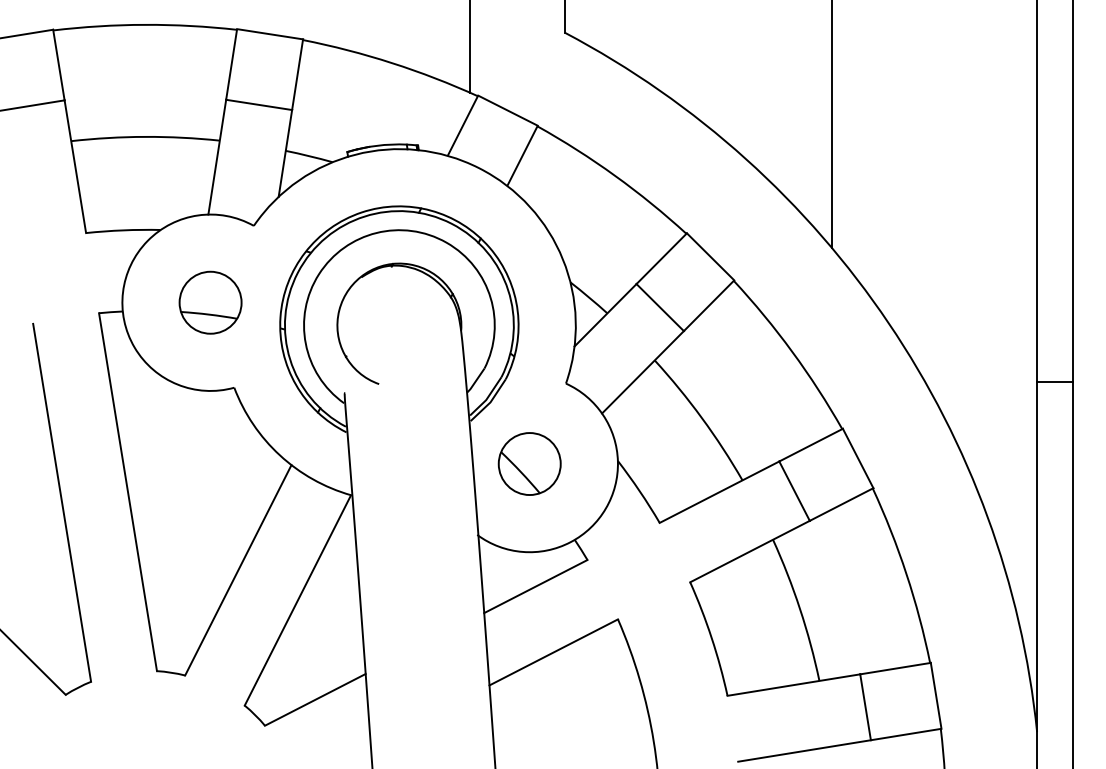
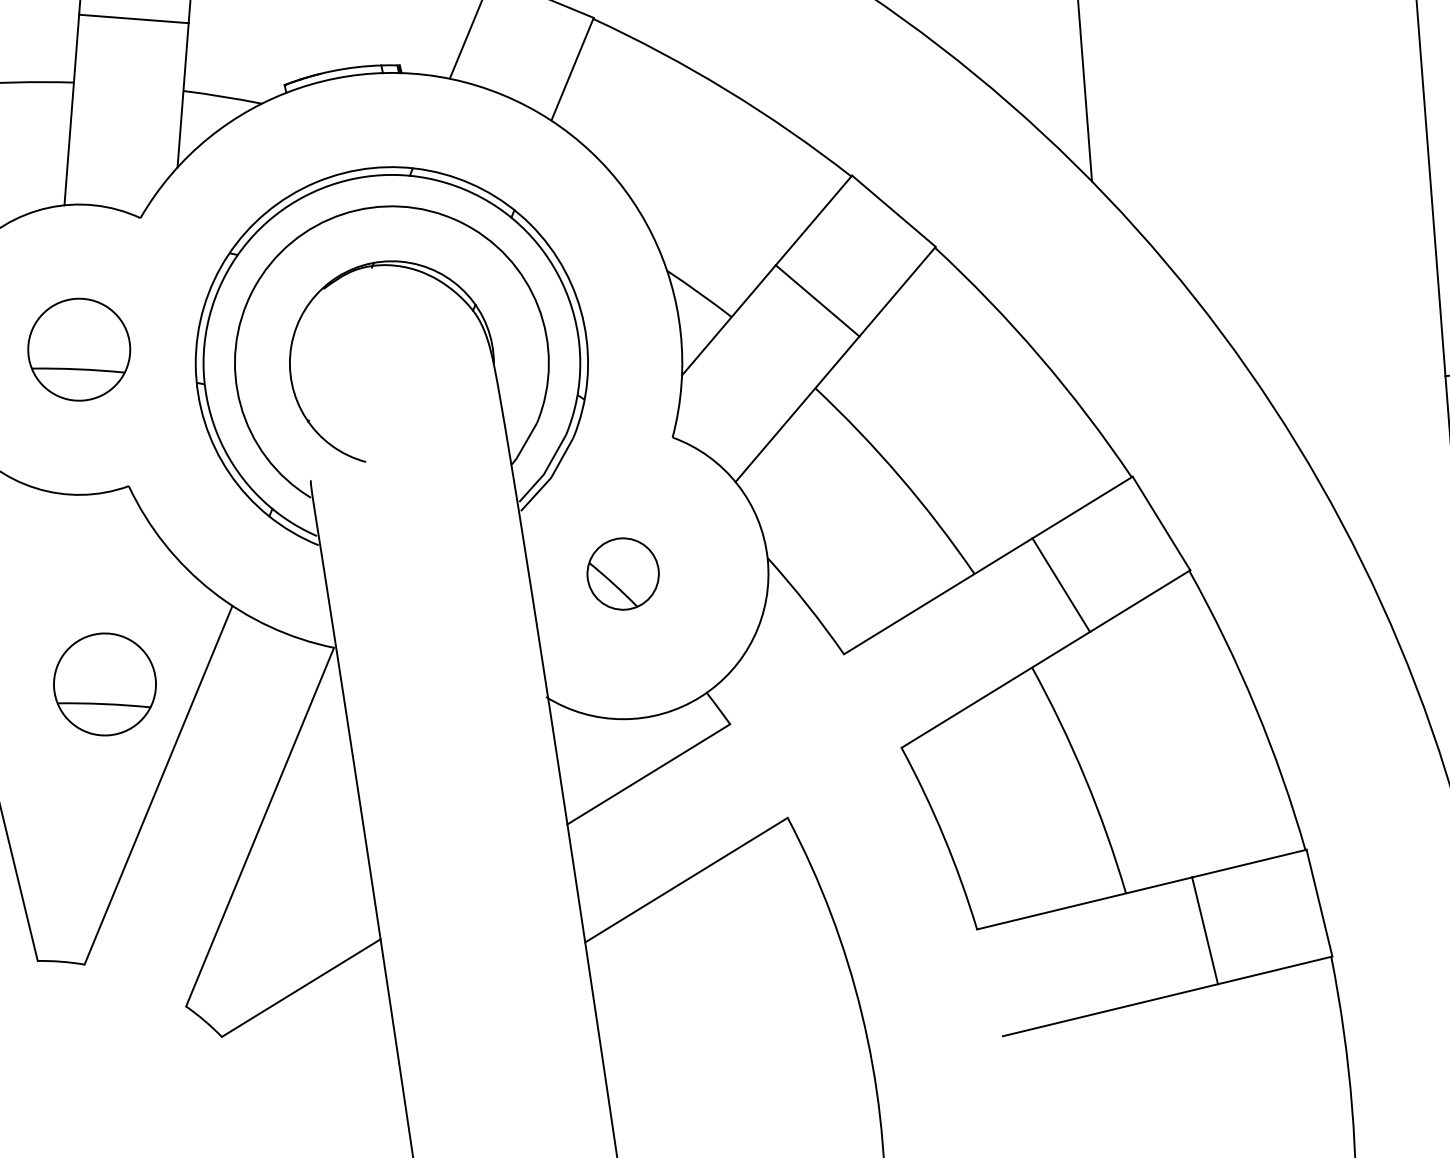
part: (529, 463) -> (622, 573), size x0.7
part: (210, 506) -> (104, 684), added

